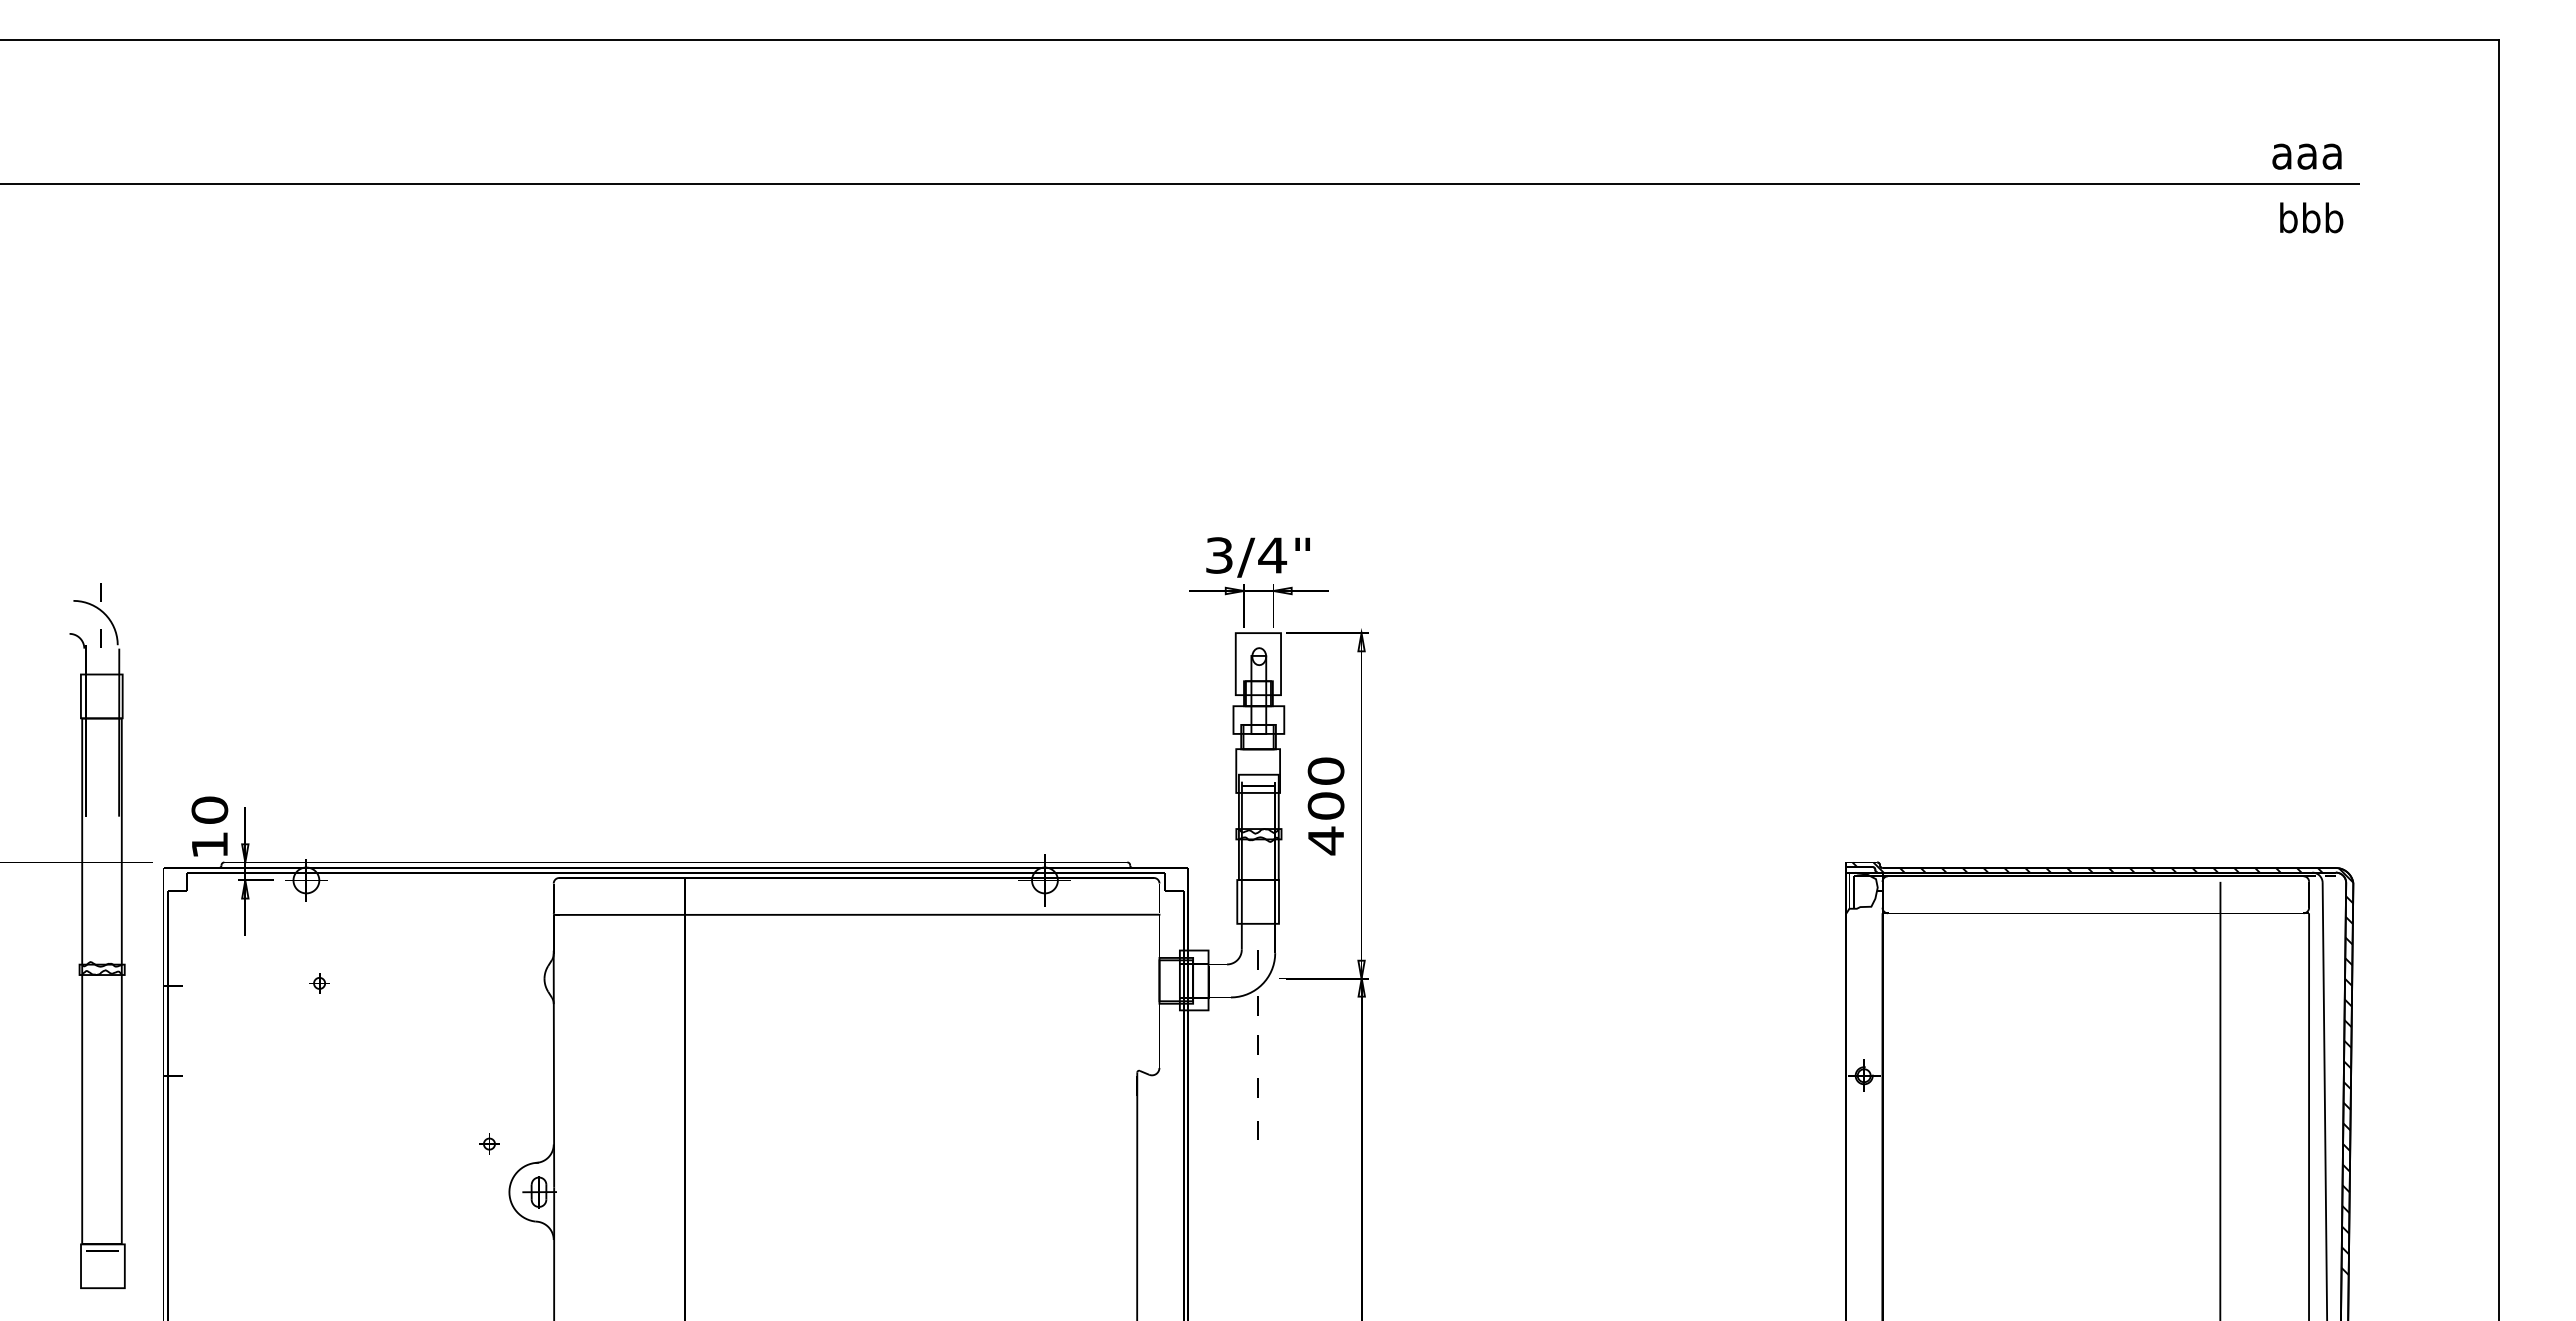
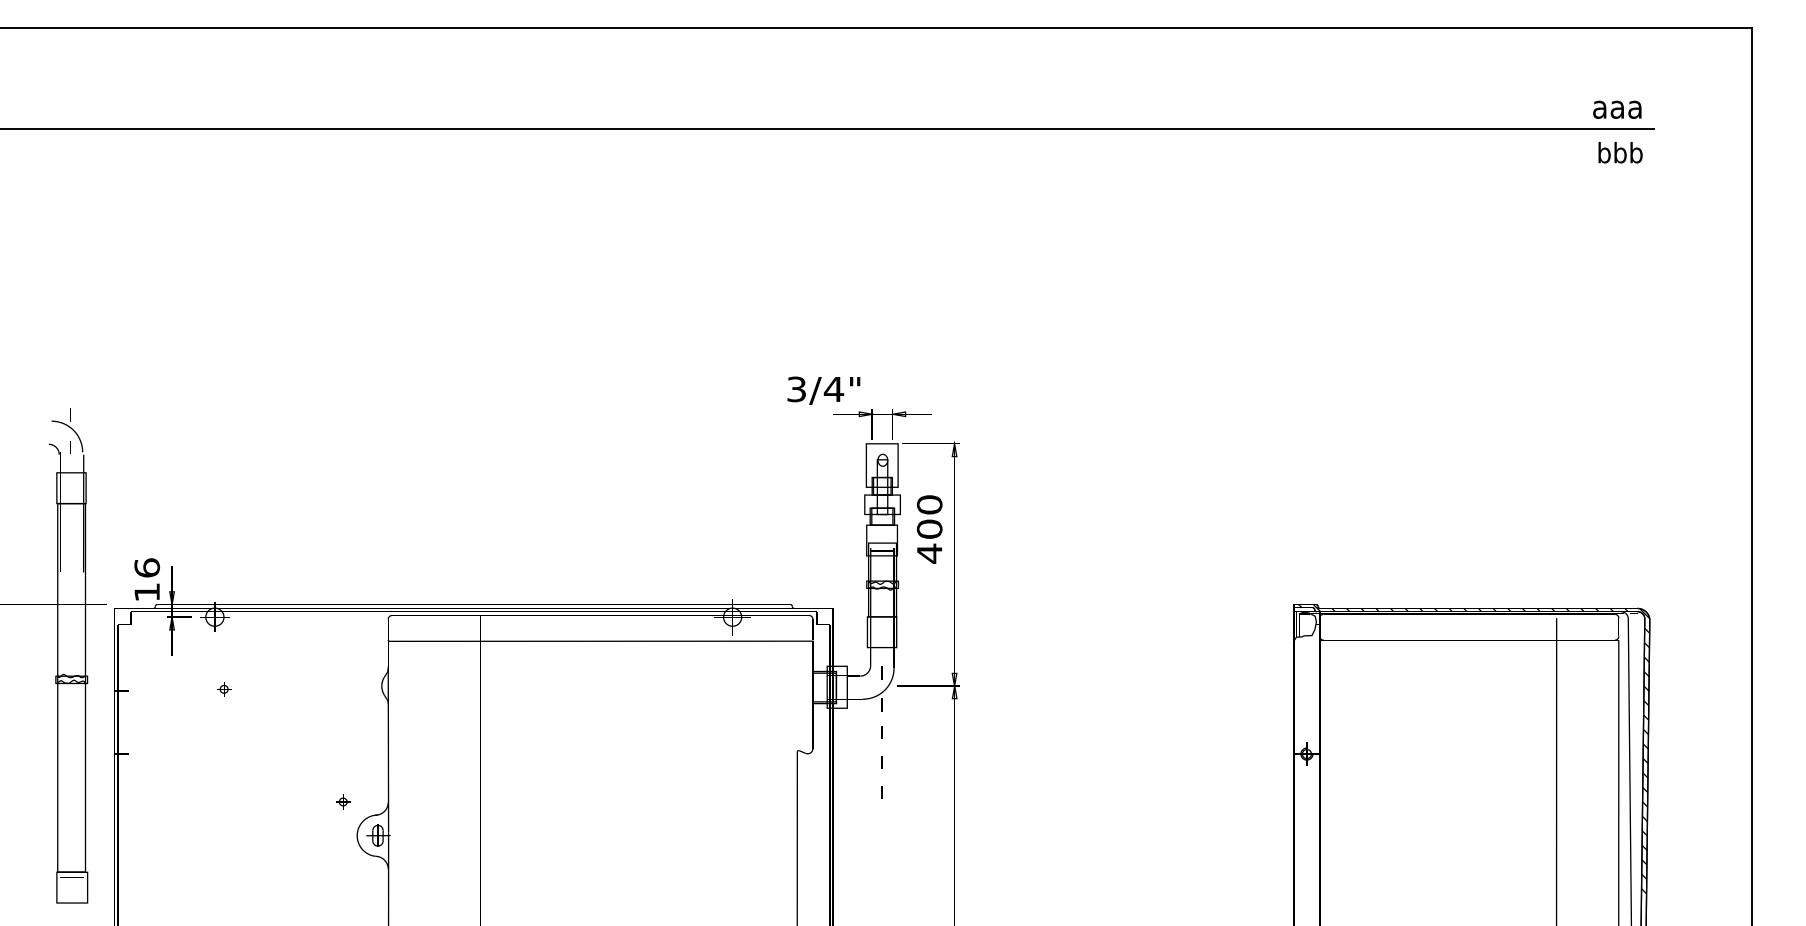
text: (1257, 557) -> (823, 390), moved
text: (1325, 806) -> (929, 529), moved
text: (209, 809) -> (146, 567), 10 -> 16

